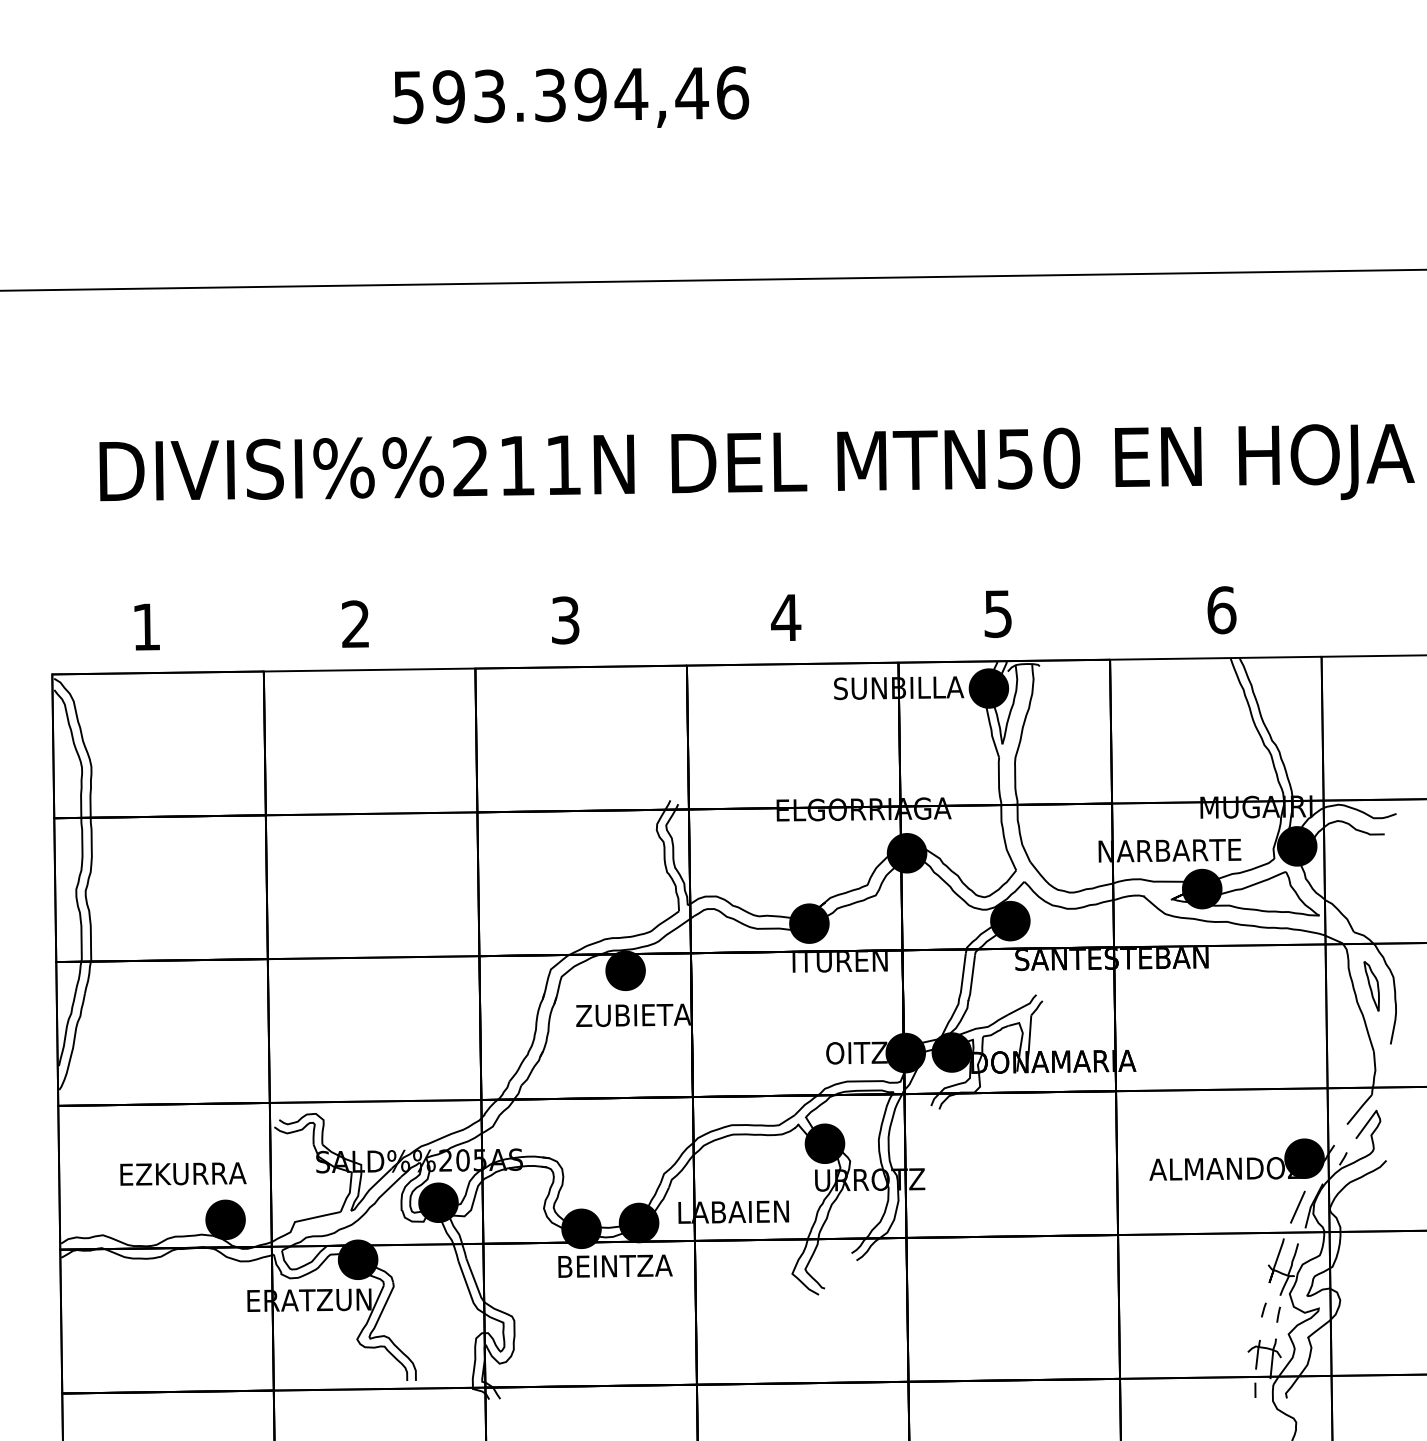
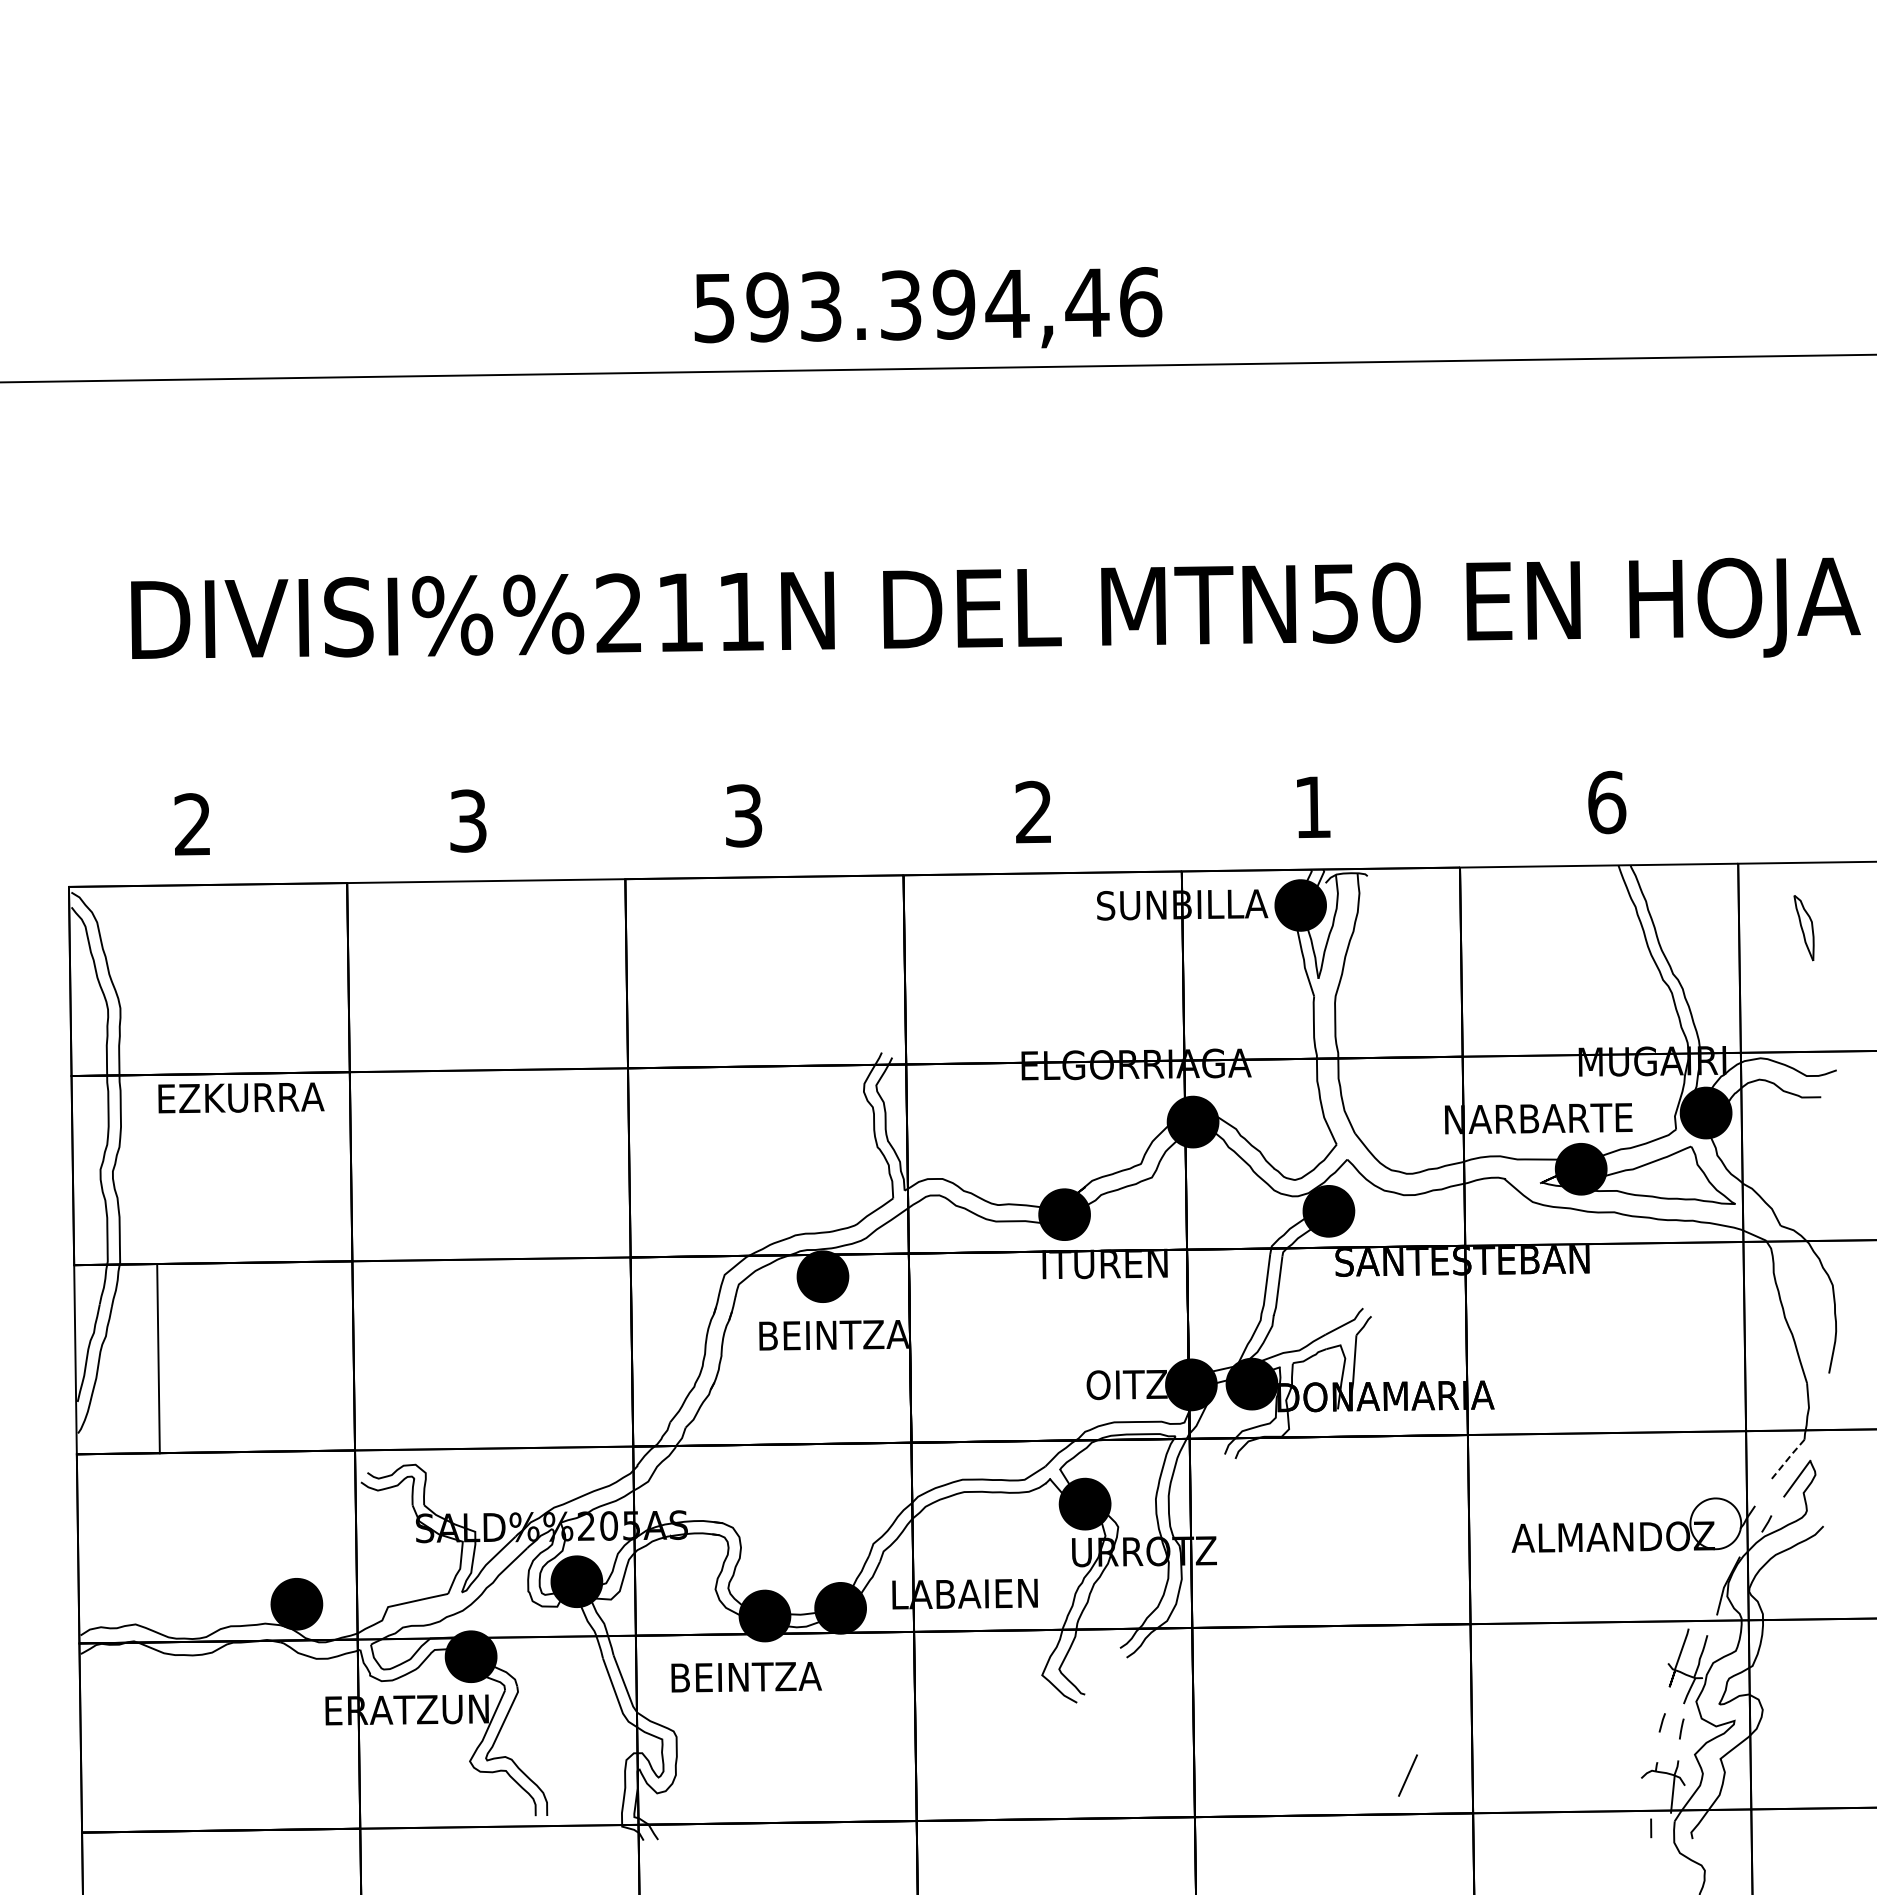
text: (571, 96) -> (928, 307), moved
text: (997, 614) -> (1312, 807), 5 -> 1
text: (786, 617) -> (1034, 811), 4 -> 2
text: (356, 623) -> (468, 820), 2 -> 3
text: (146, 626) -> (192, 824), 1 -> 2
part: (1371, 986) -> (1803, 928), moved
text: (633, 1015) -> (833, 1335), ZUBIETA -> BEINTZA
line: (57, 1033) -> (158, 1358), moved
line: (1359, 1109) -> (1788, 1458), solid -> dashed
fill: (1304, 1158) -> (1715, 1523), removed
text: (183, 1173) -> (241, 1097), moved
line: (1297, 1207) -> (1407, 1775), moved
text: (615, 1266) -> (746, 1677), moved
line: (1257, 1357) -> (1653, 1785), removed

